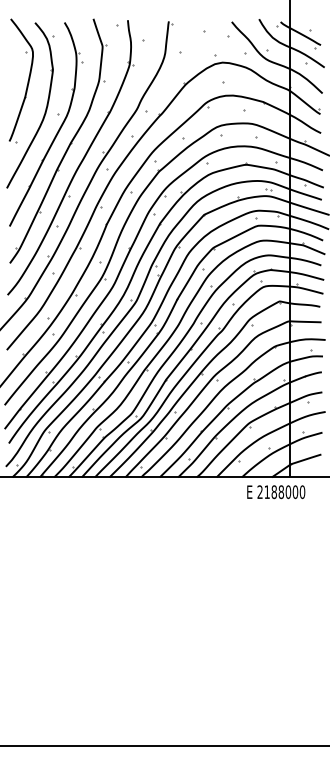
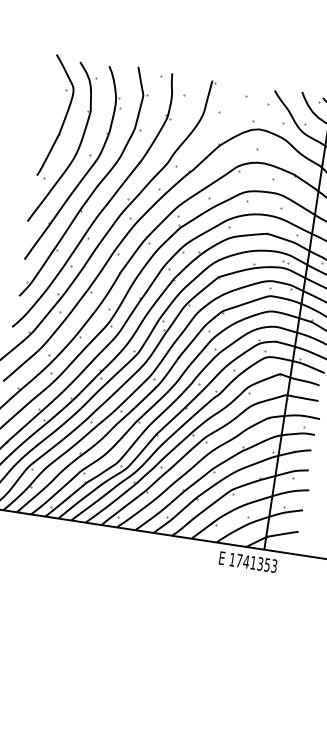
text: (281, 492) -> (253, 563), 2188000 -> 1741353

